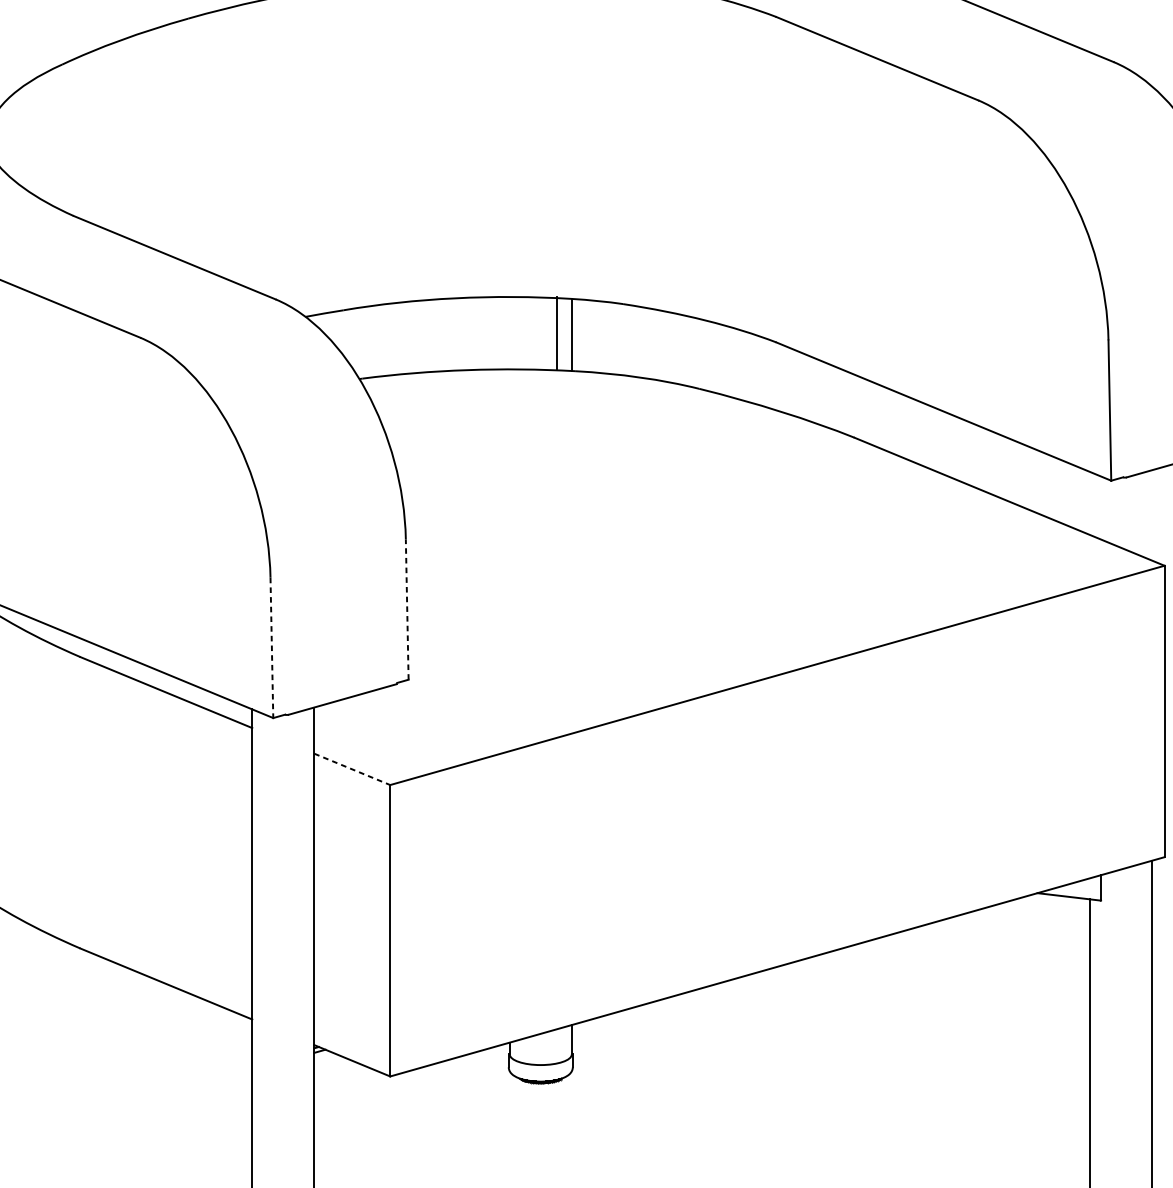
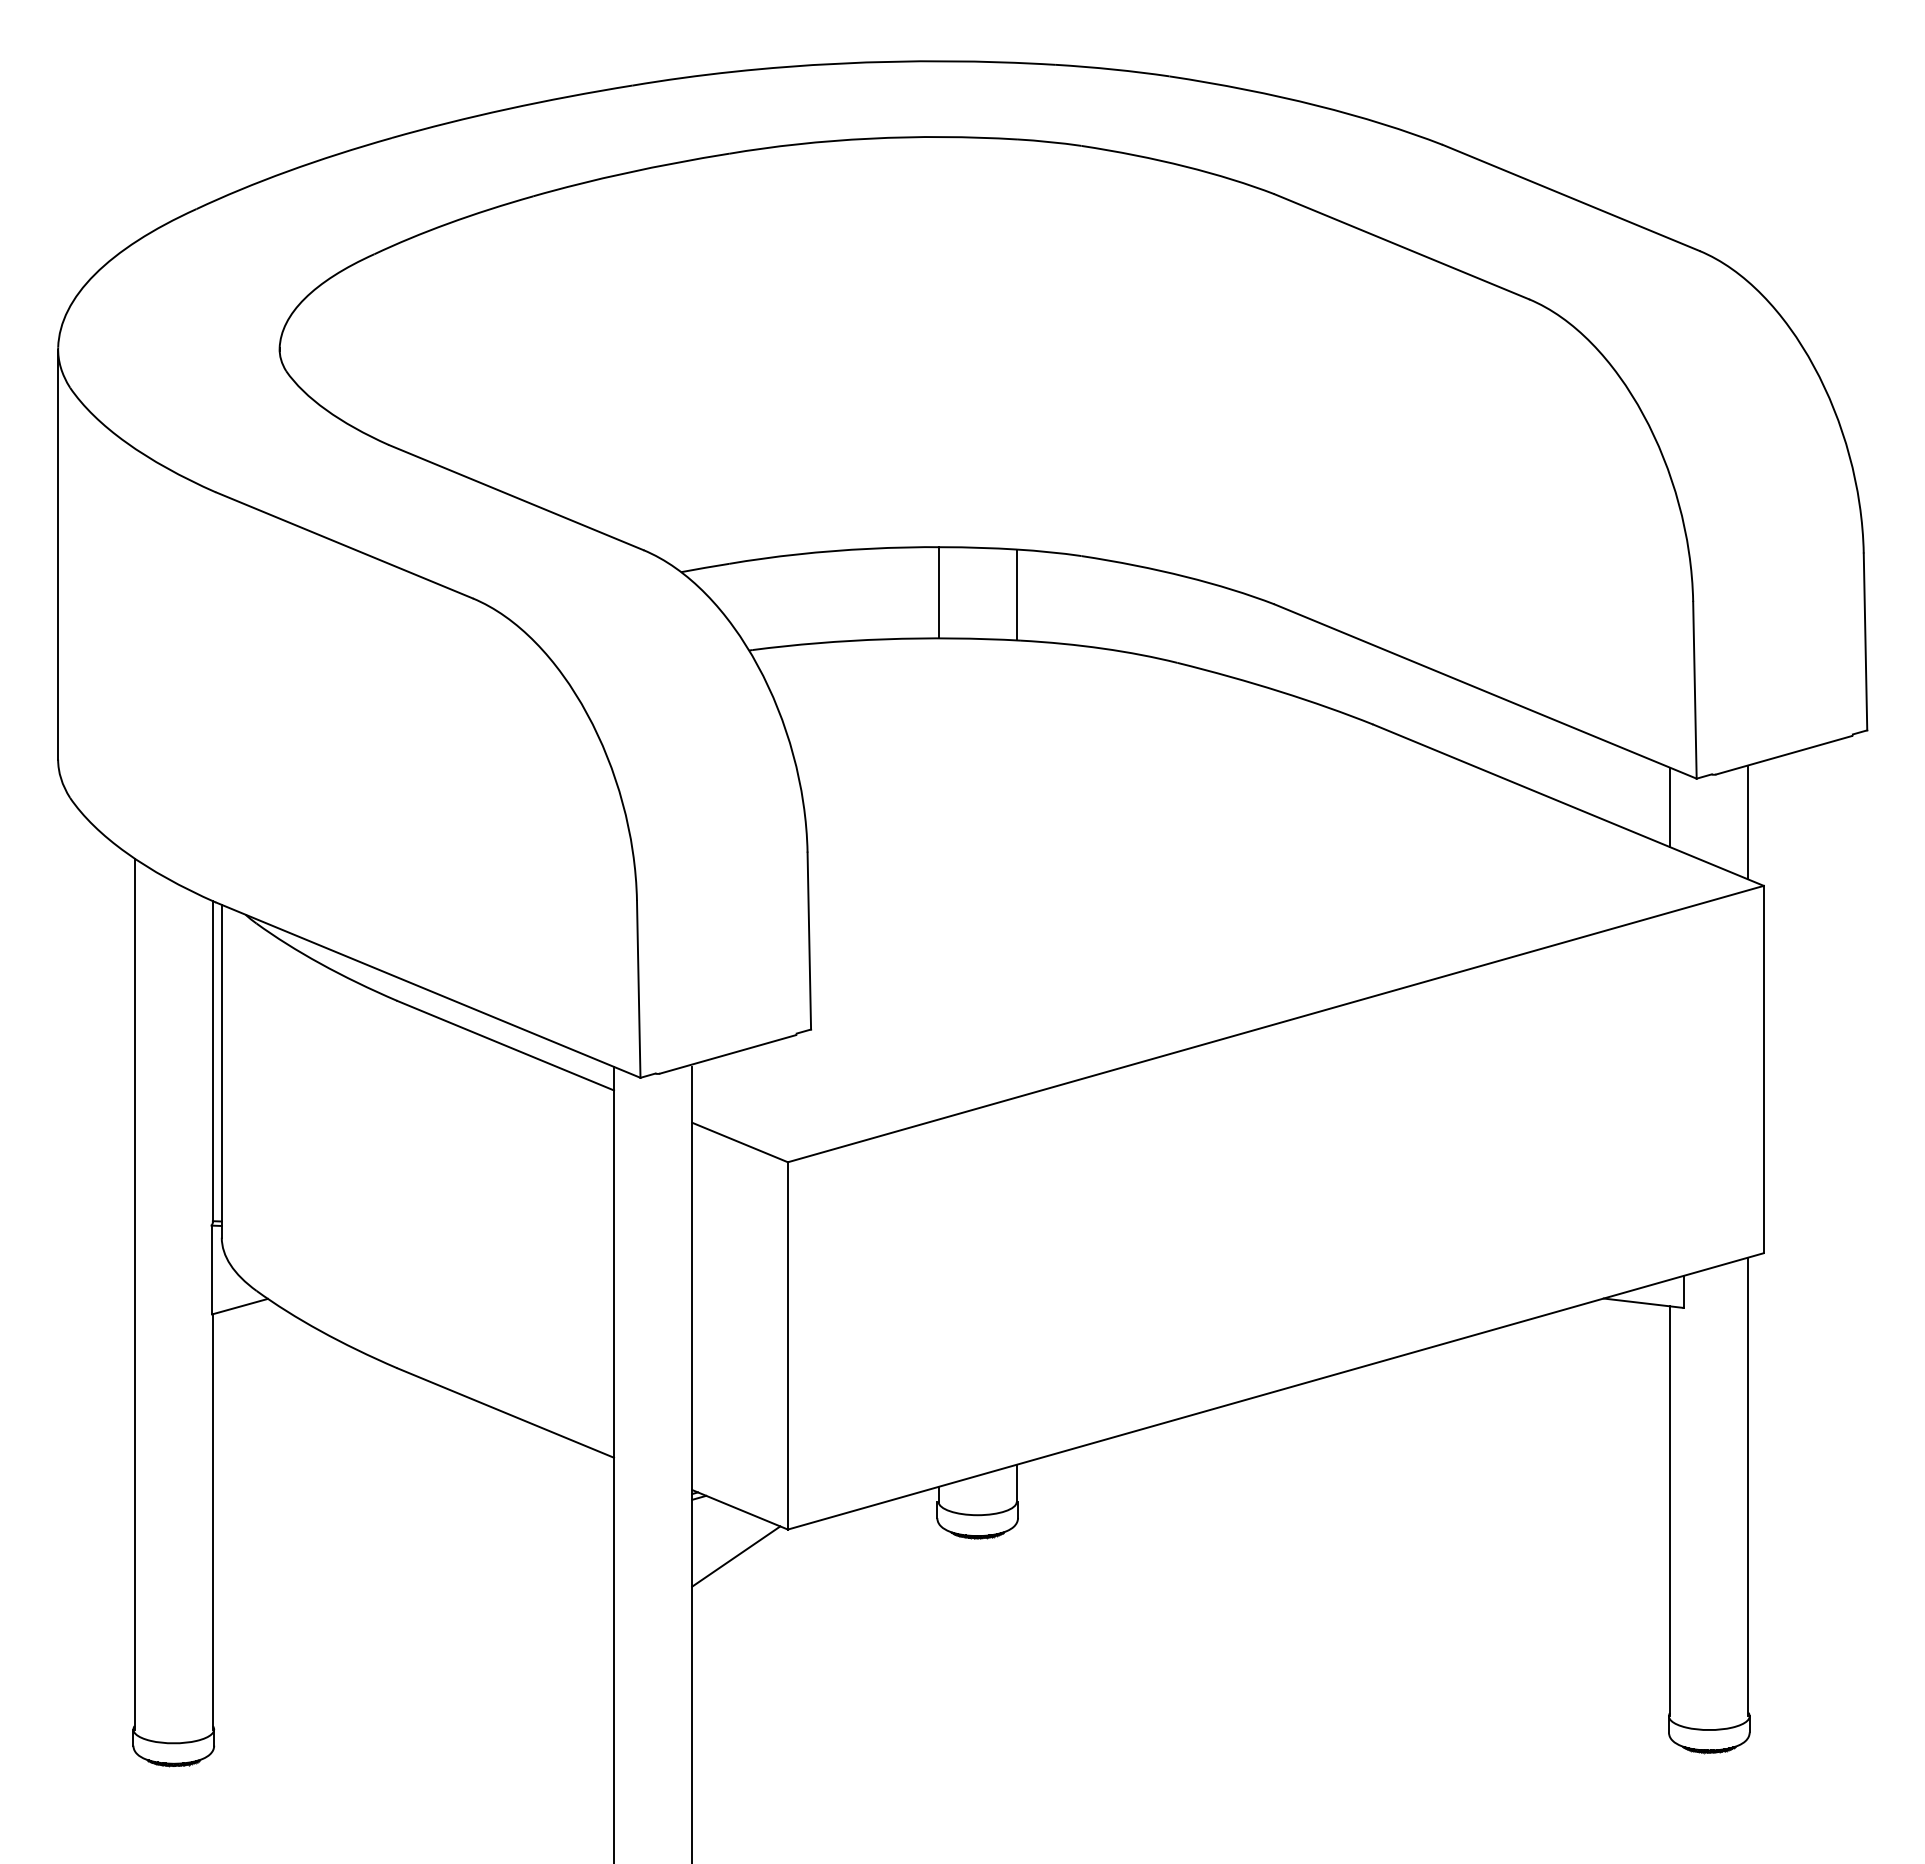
line: (557, 333) -> (938, 592), moved
line: (1090, 503) -> (1670, 807), added
line: (1152, 516) -> (1748, 823), added
line: (407, 609) -> (809, 940), dashed -> solid
line: (271, 647) -> (638, 989), dashed -> solid
line: (352, 769) -> (740, 1142), dashed -> solid
line: (349, 1097) -> (736, 1556), added

